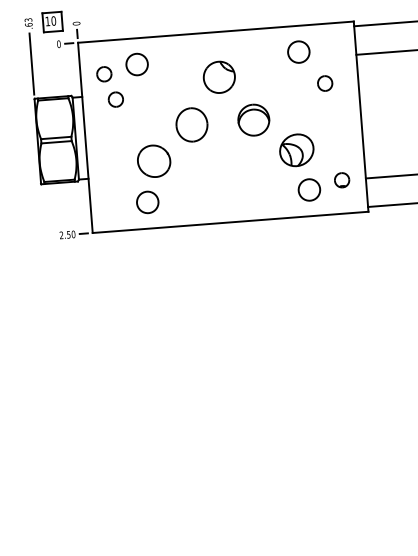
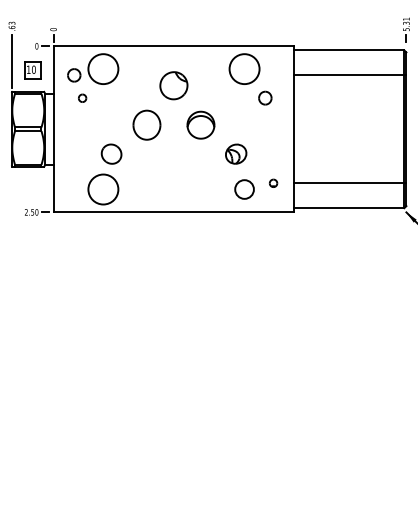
part: (52, 21) -> (32, 70), moved
circle: (298, 51) -> (244, 68), size x1.6
circle: (137, 63) -> (103, 68), size x1.6
part: (115, 100) -> (82, 98), size x0.6
part: (295, 149) -> (235, 153), size x0.7
part: (153, 160) -> (111, 153), size x0.7
part: (342, 180) -> (273, 183), size x0.6
circle: (147, 202) -> (103, 189), size x1.6

